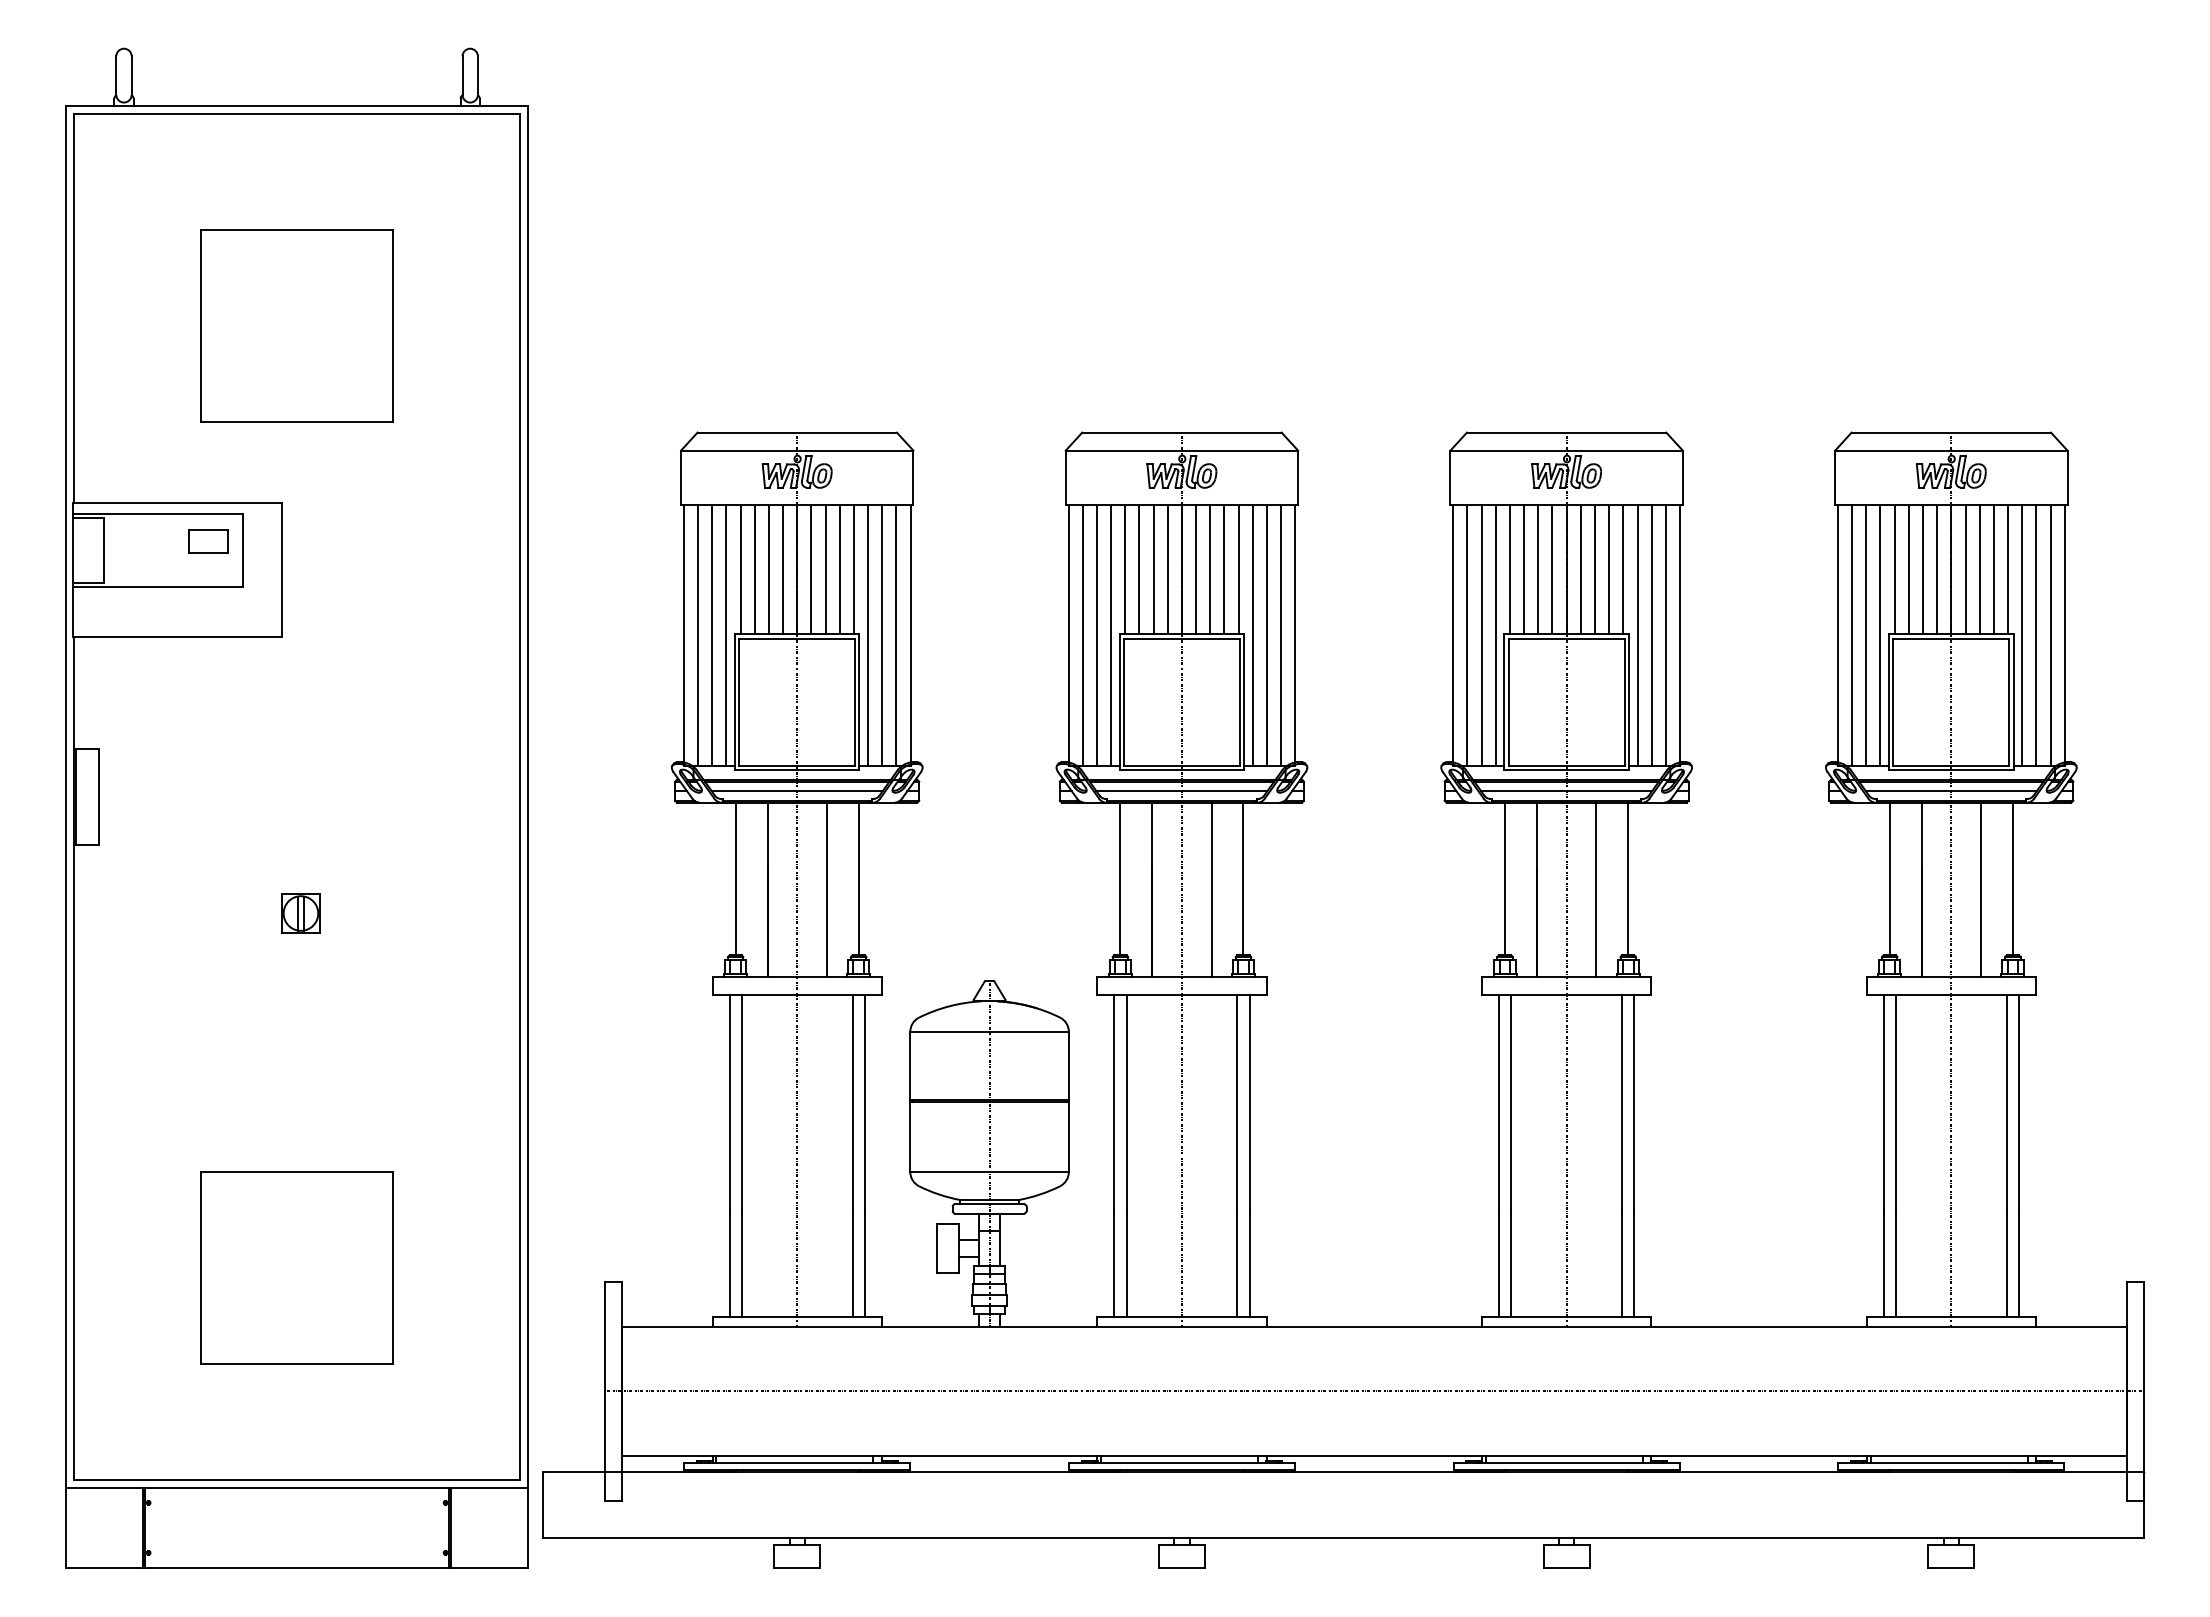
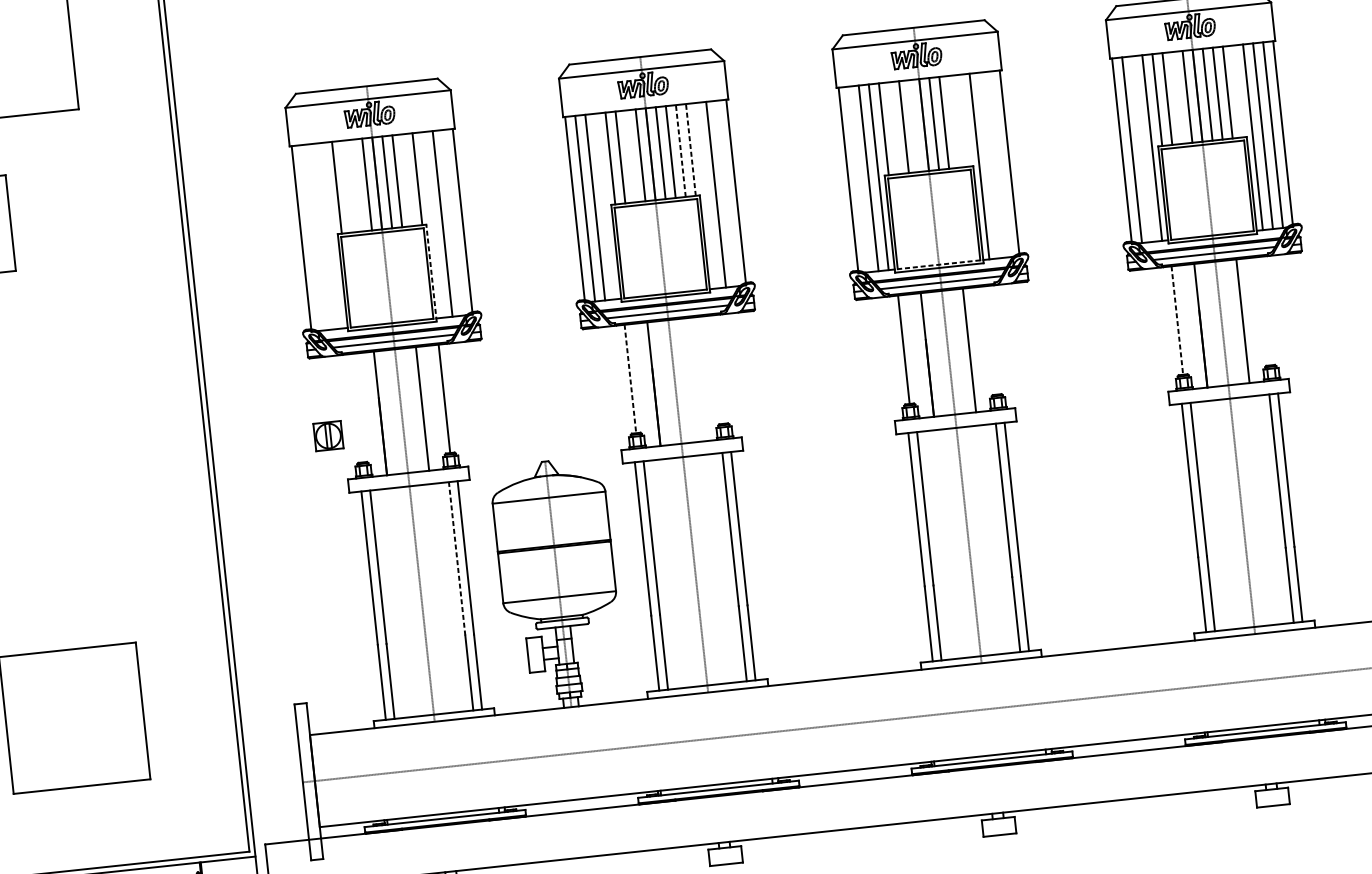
line: (754, 568) -> (346, 186), removed
line: (768, 568) -> (356, 185), removed
line: (839, 568) -> (407, 179), removed
line: (1153, 568) -> (630, 155), removed
line: (1524, 568) -> (894, 127), removed
line: (1552, 568) -> (913, 125), removed
line: (1609, 568) -> (954, 121), removed
line: (1623, 568) -> (964, 120), removed
line: (1923, 568) -> (1177, 97), removed
line: (2007, 568) -> (1237, 90), removed
line: (1224, 569) -> (680, 151), solid -> dashed
line: (1238, 569) -> (690, 150), solid -> dashed
line: (698, 634) -> (311, 237), removed
line: (712, 634) -> (321, 236), removed
line: (726, 634) -> (331, 235), removed
line: (868, 634) -> (432, 224), removed
line: (896, 634) -> (452, 222), removed
line: (1111, 634) -> (605, 205), removed
line: (1252, 634) -> (705, 195), removed
line: (1281, 634) -> (726, 192), removed
line: (1467, 634) -> (858, 178), removed
line: (1651, 634) -> (989, 164), removed
line: (1665, 634) -> (999, 163), removed
line: (1866, 634) -> (1142, 148), removed
line: (859, 701) -> (431, 272), solid -> dashed
line: (1566, 765) -> (938, 264), solid -> dashed
line: (735, 878) -> (356, 407), removed
line: (1243, 878) -> (717, 369), removed
line: (1628, 878) -> (991, 340), removed
line: (2012, 878) -> (1264, 310), removed
line: (1120, 879) -> (630, 379), solid -> dashed
line: (1889, 879) -> (1177, 320), solid -> dashed
line: (1211, 889) -> (695, 379), removed
part: (300, 913) -> (328, 436), moved
line: (852, 1103) -> (457, 558), solid -> dashed

